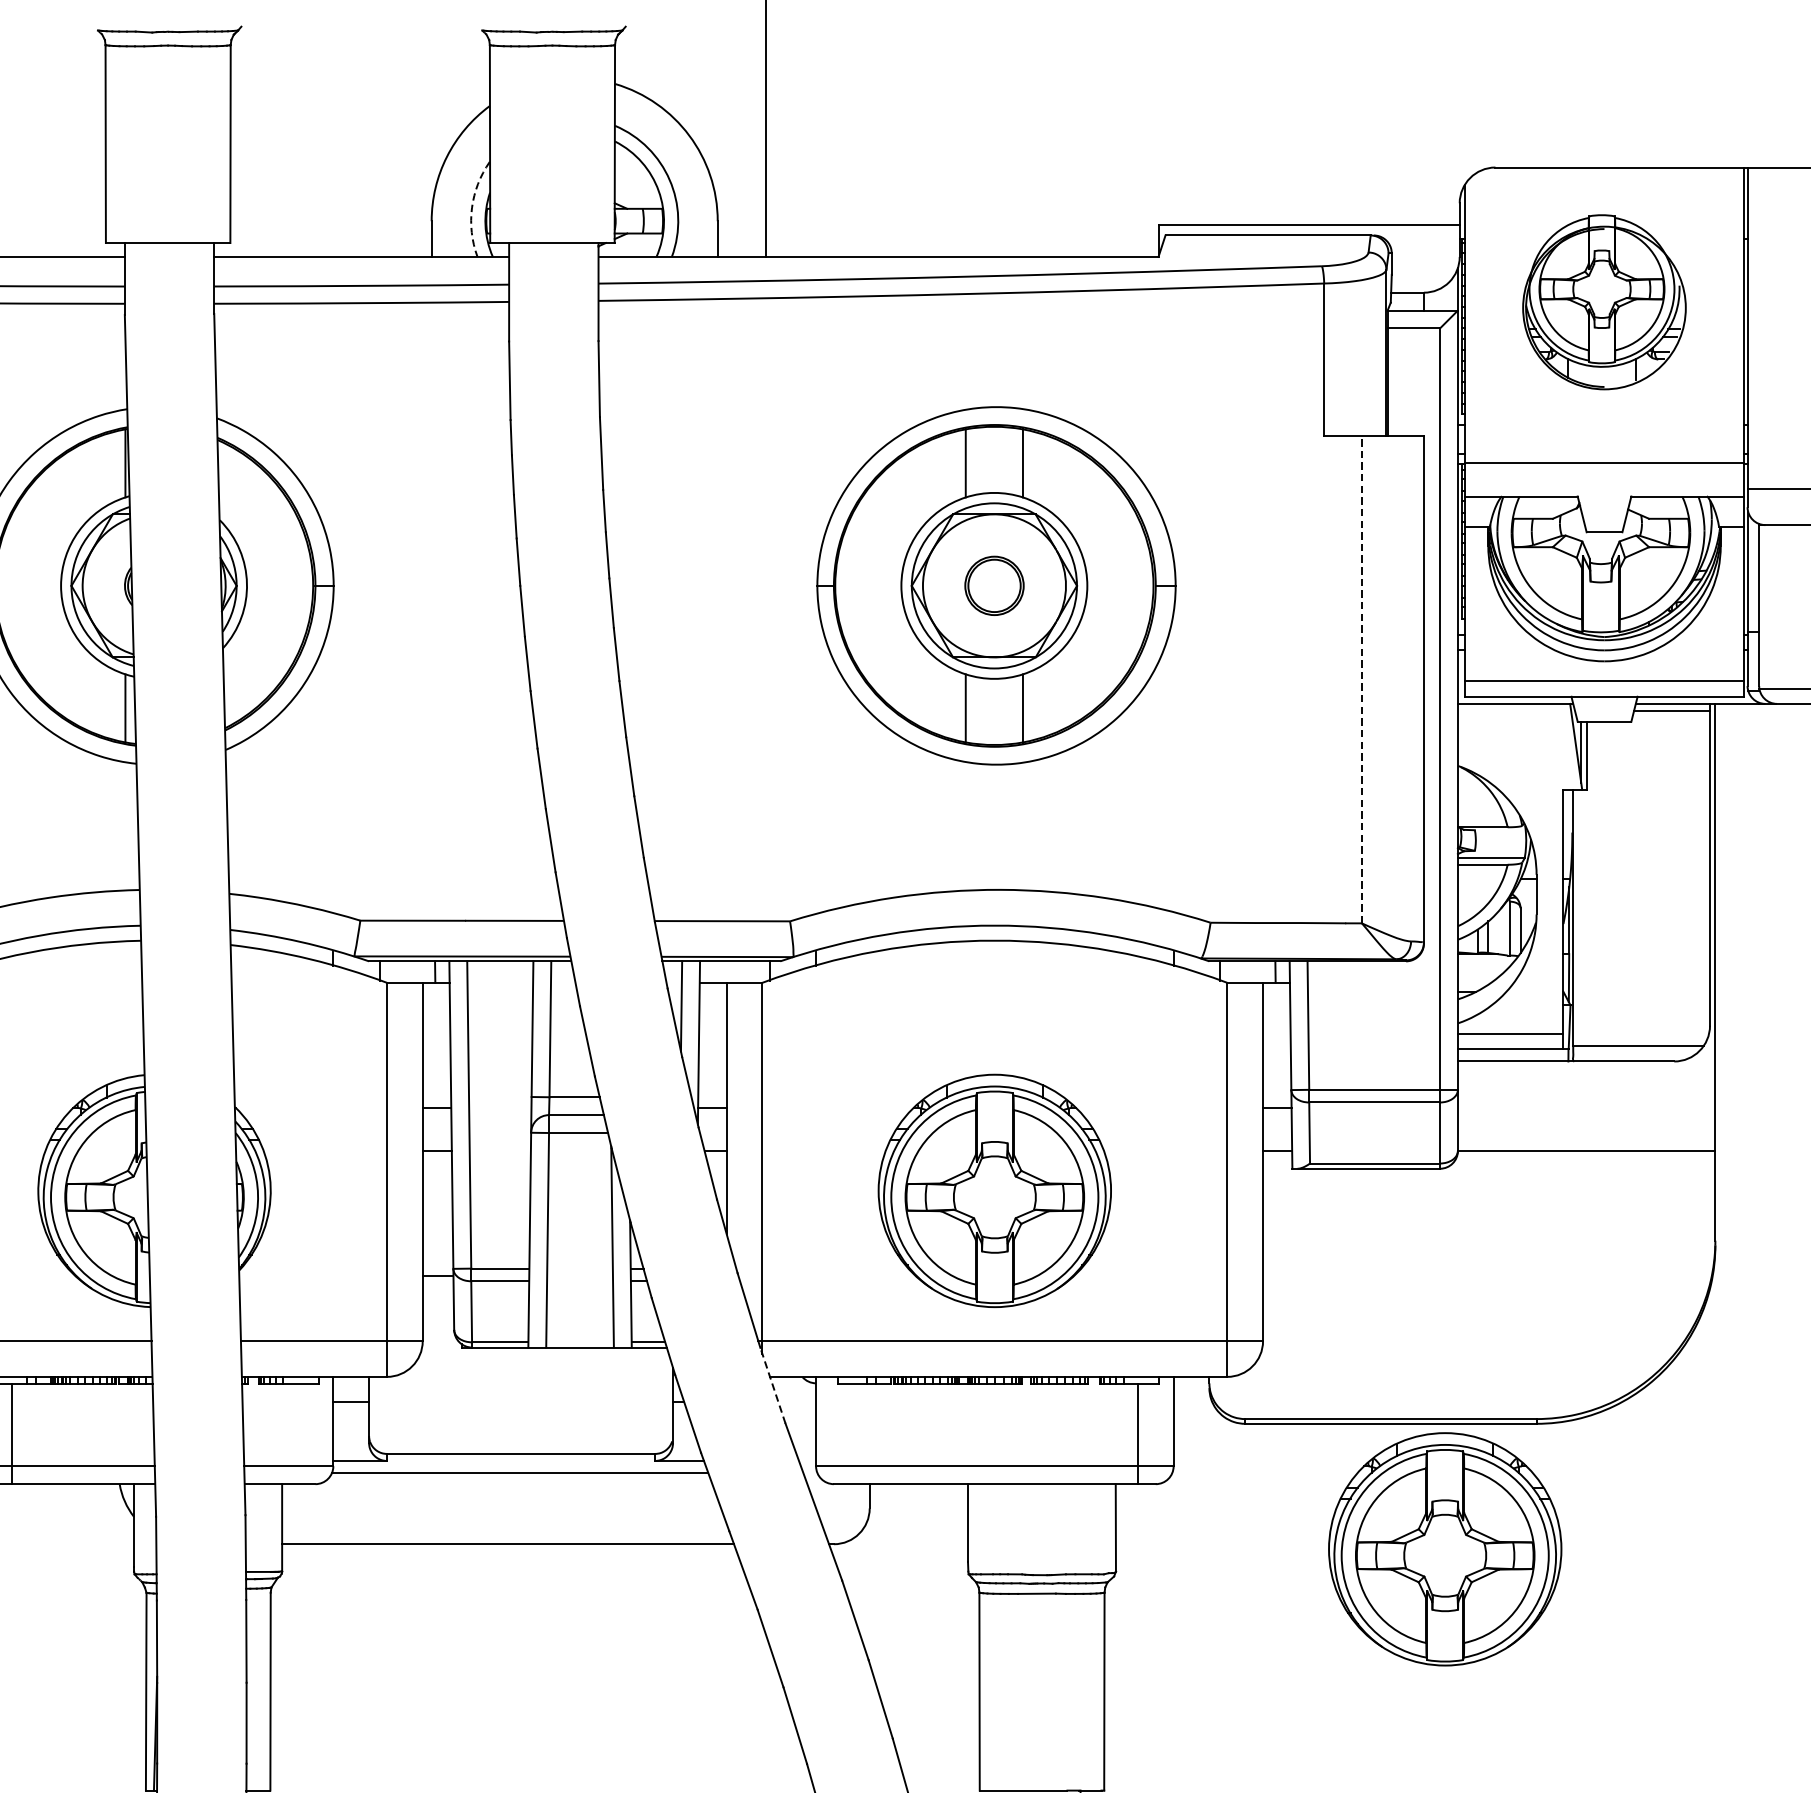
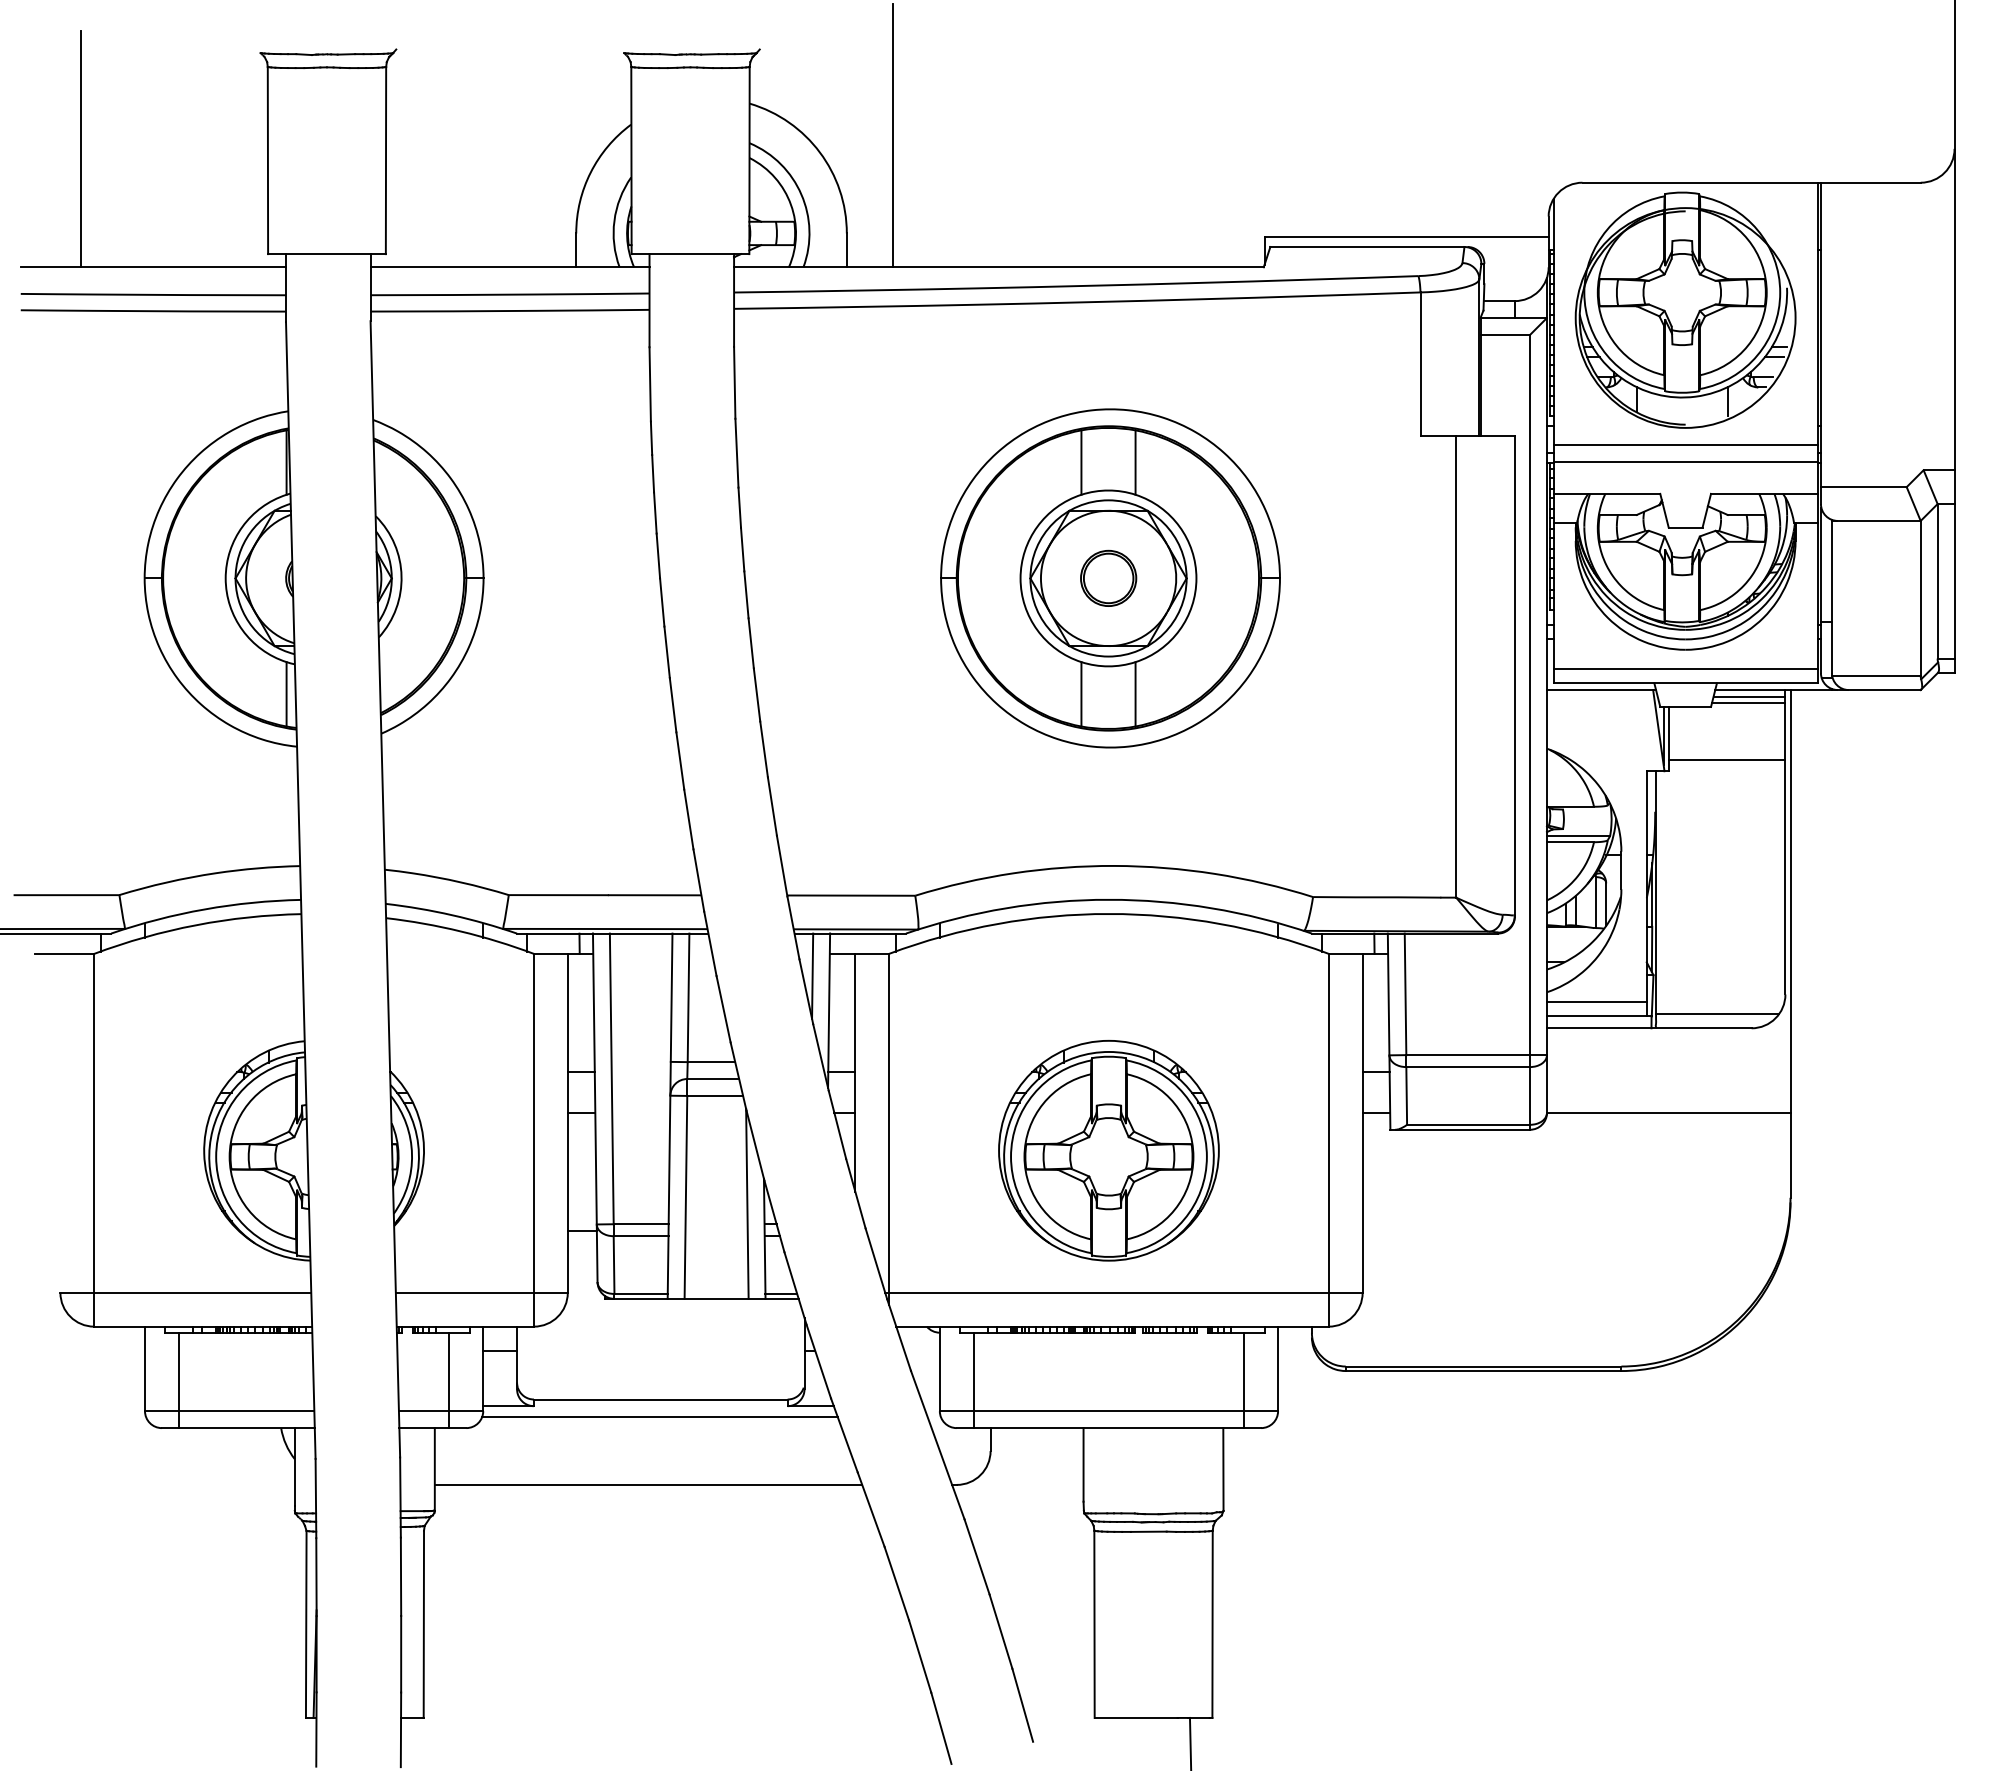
arc: (472, 207) -> (614, 220), dashed -> solid
part: (1604, 301) -> (1685, 309), size x1.43
line: (1604, 444) -> (1685, 444), added
line: (1362, 680) -> (1456, 667), dashed -> solid
line: (1670, 717) -> (1748, 702), added
line: (1647, 778) -> (1726, 760), added
line: (773, 1386) -> (899, 1335), dashed -> solid
line: (297, 1433) -> (449, 1380), added
line: (851, 1433) -> (973, 1380), added
part: (1444, 1549) -> (1534, 1489), removed

